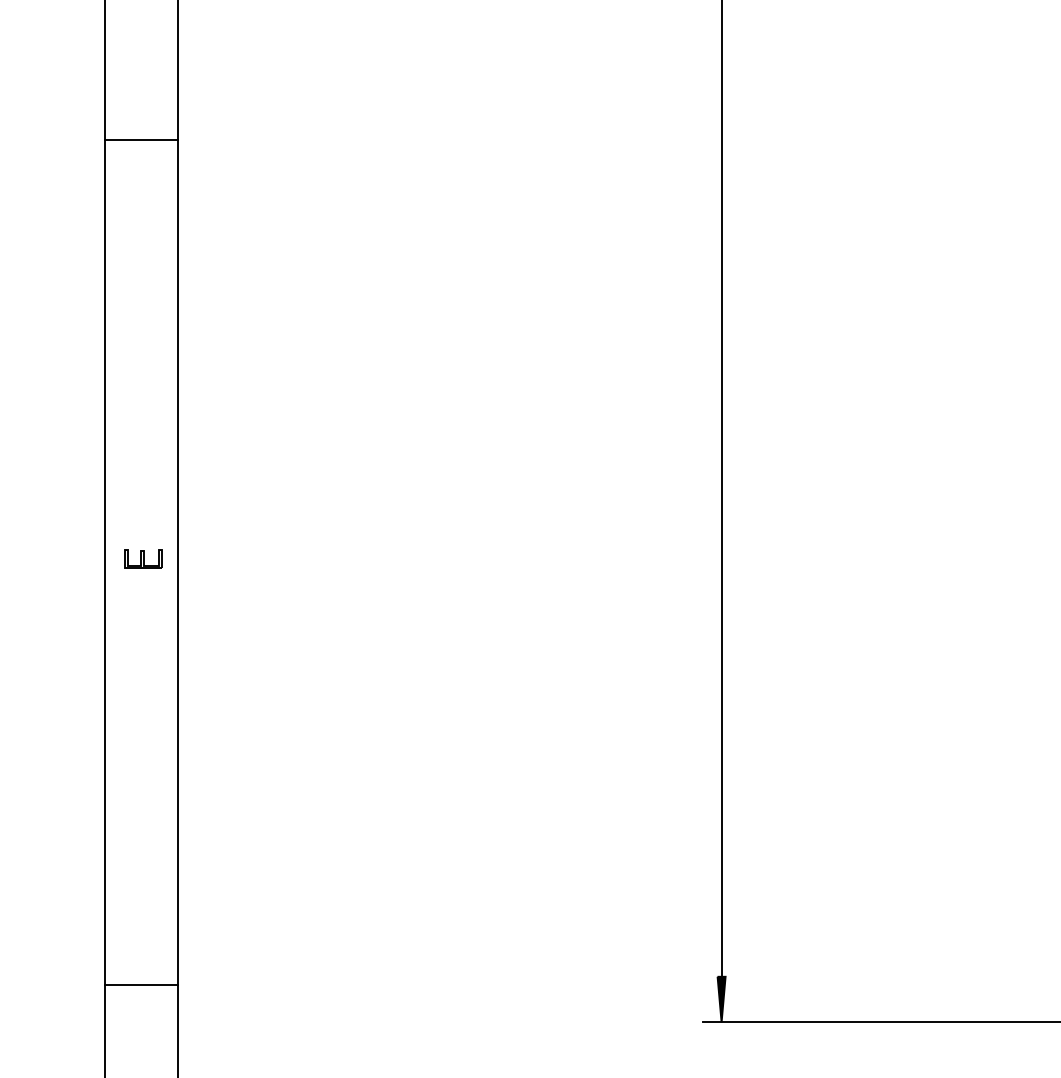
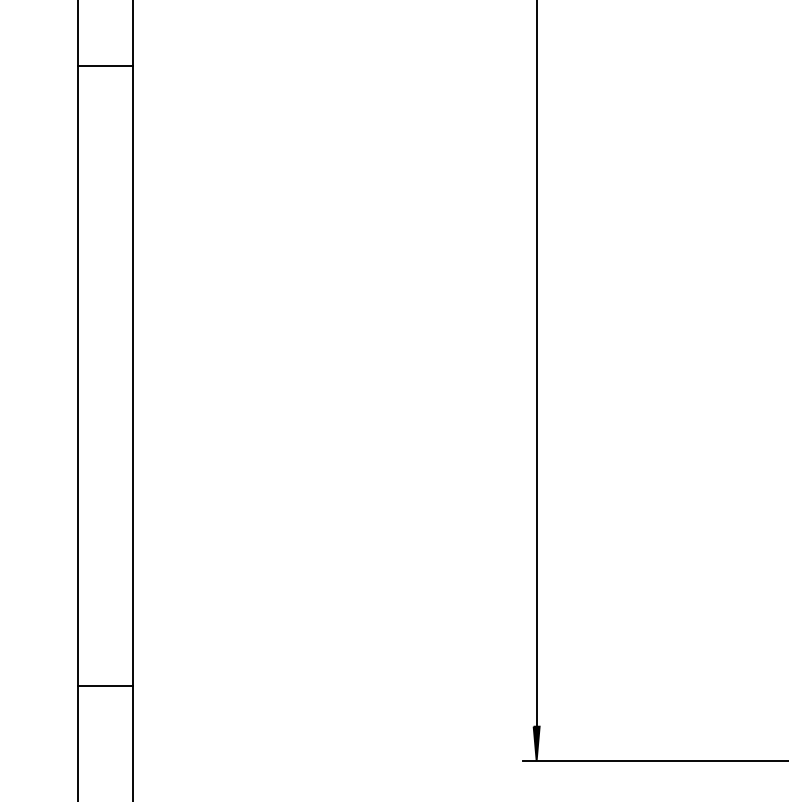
line: (141, 140) -> (105, 65), moved
part: (143, 558) -> (106, 415), removed
line: (141, 984) -> (105, 685), moved

